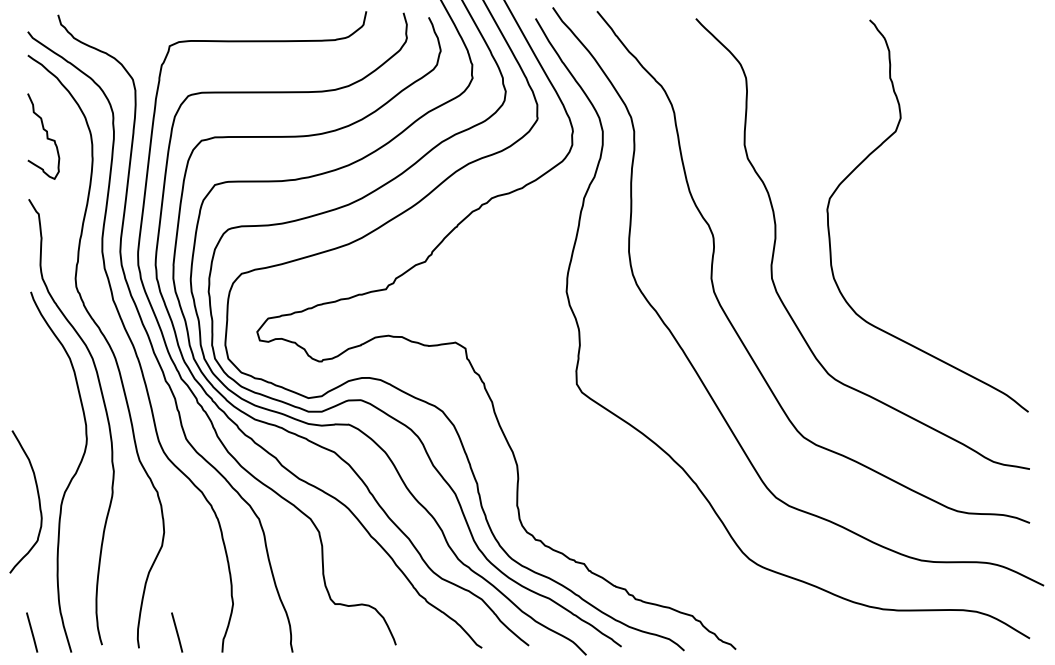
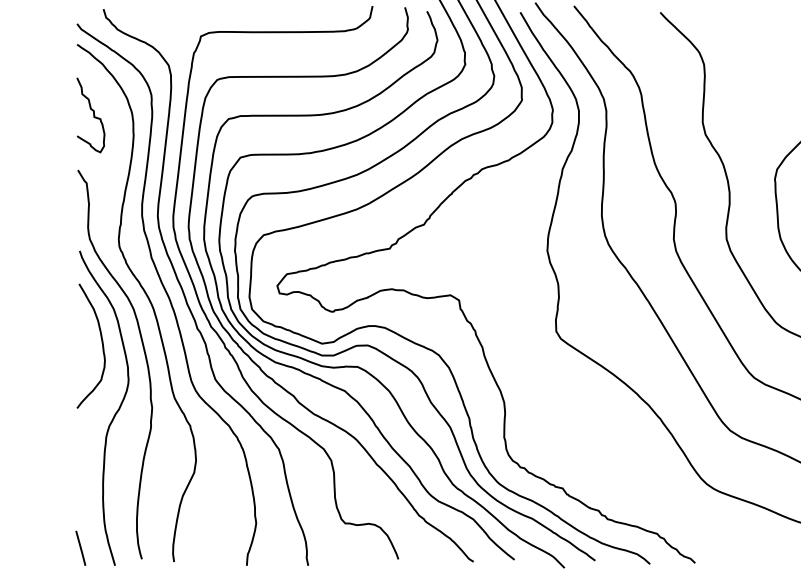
curve: (38, 501) -> (102, 345), moved
line: (177, 632) -> (207, 548), removed

